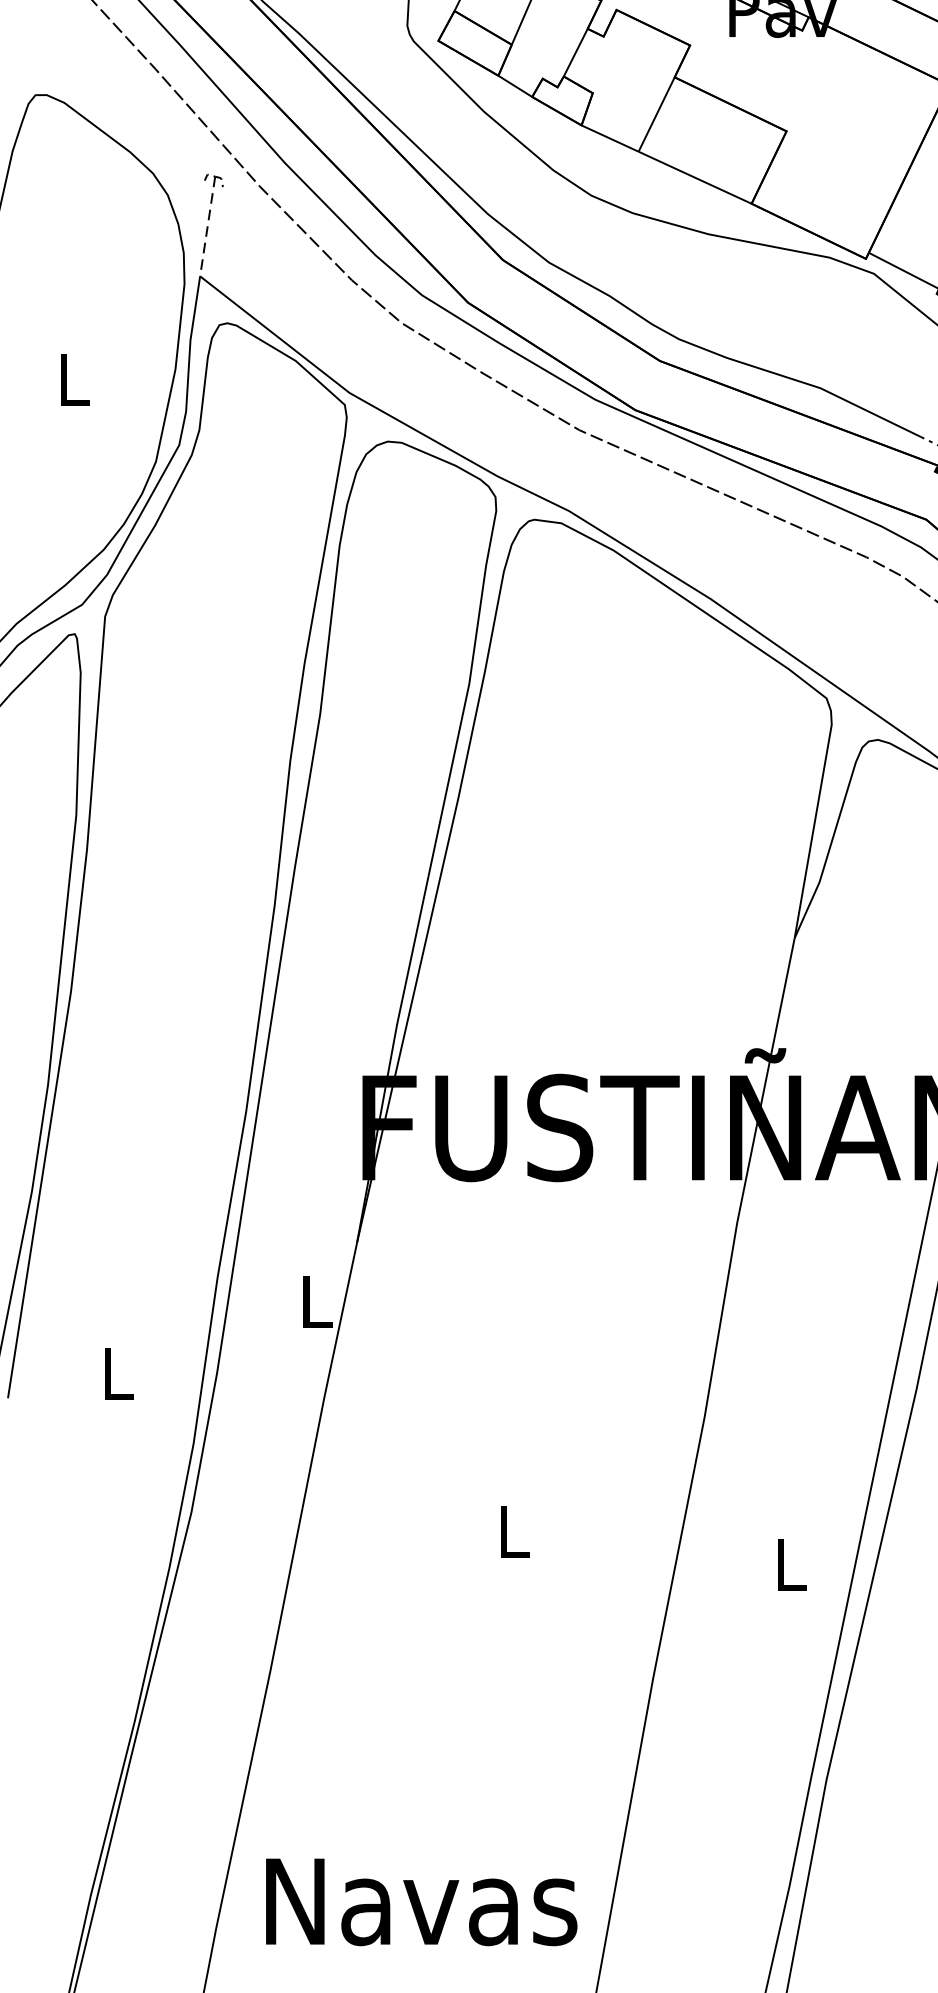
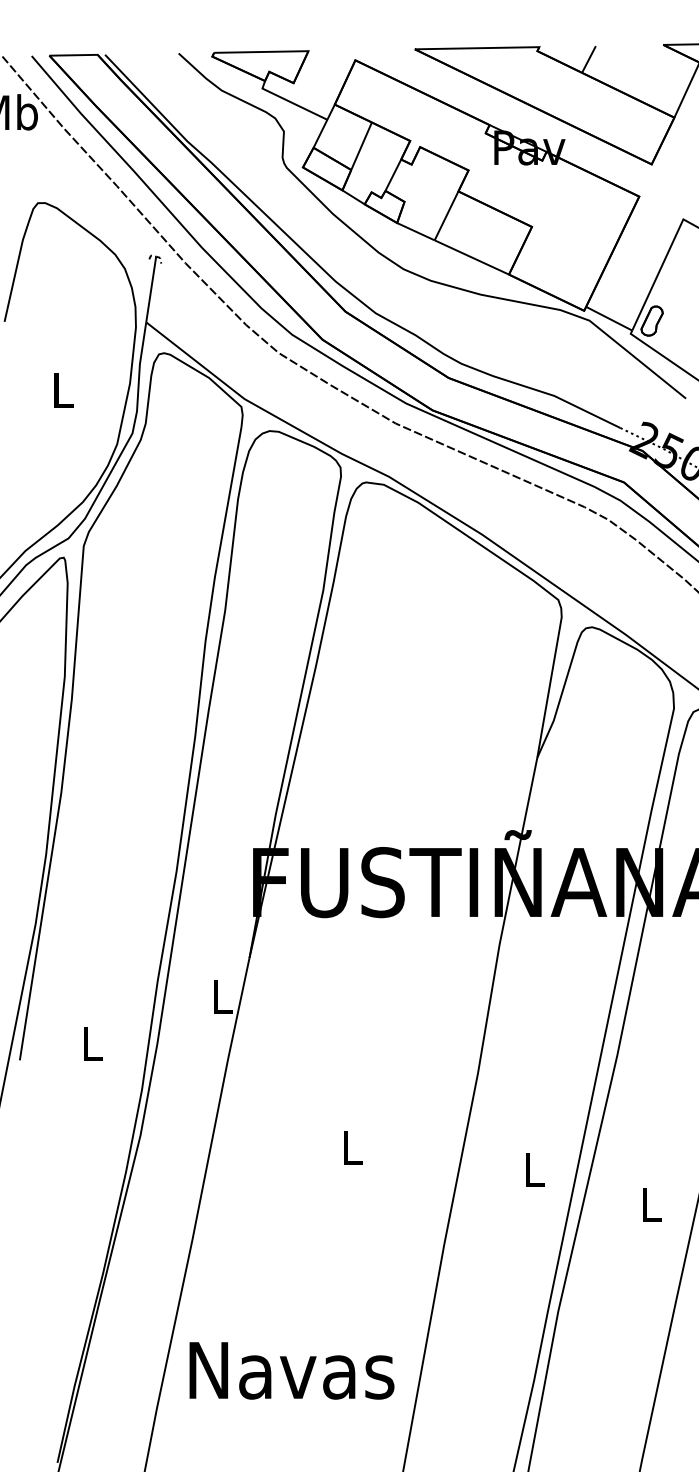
line: (208, 227) -> (151, 290), dashed -> solid
text: (420, 1901) -> (291, 1370), moved

